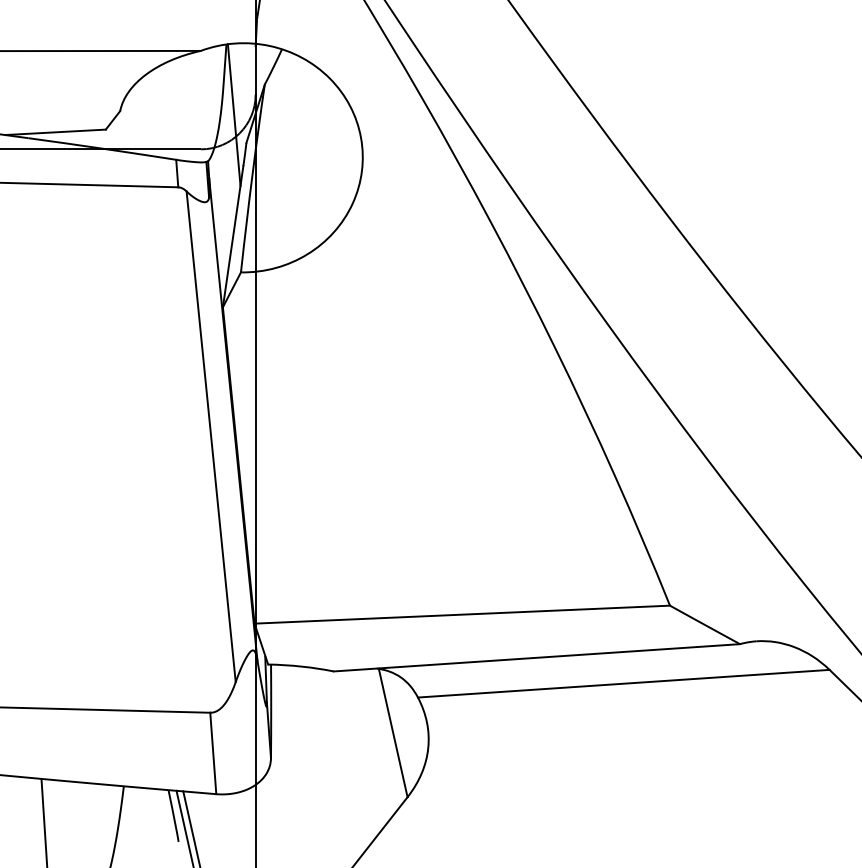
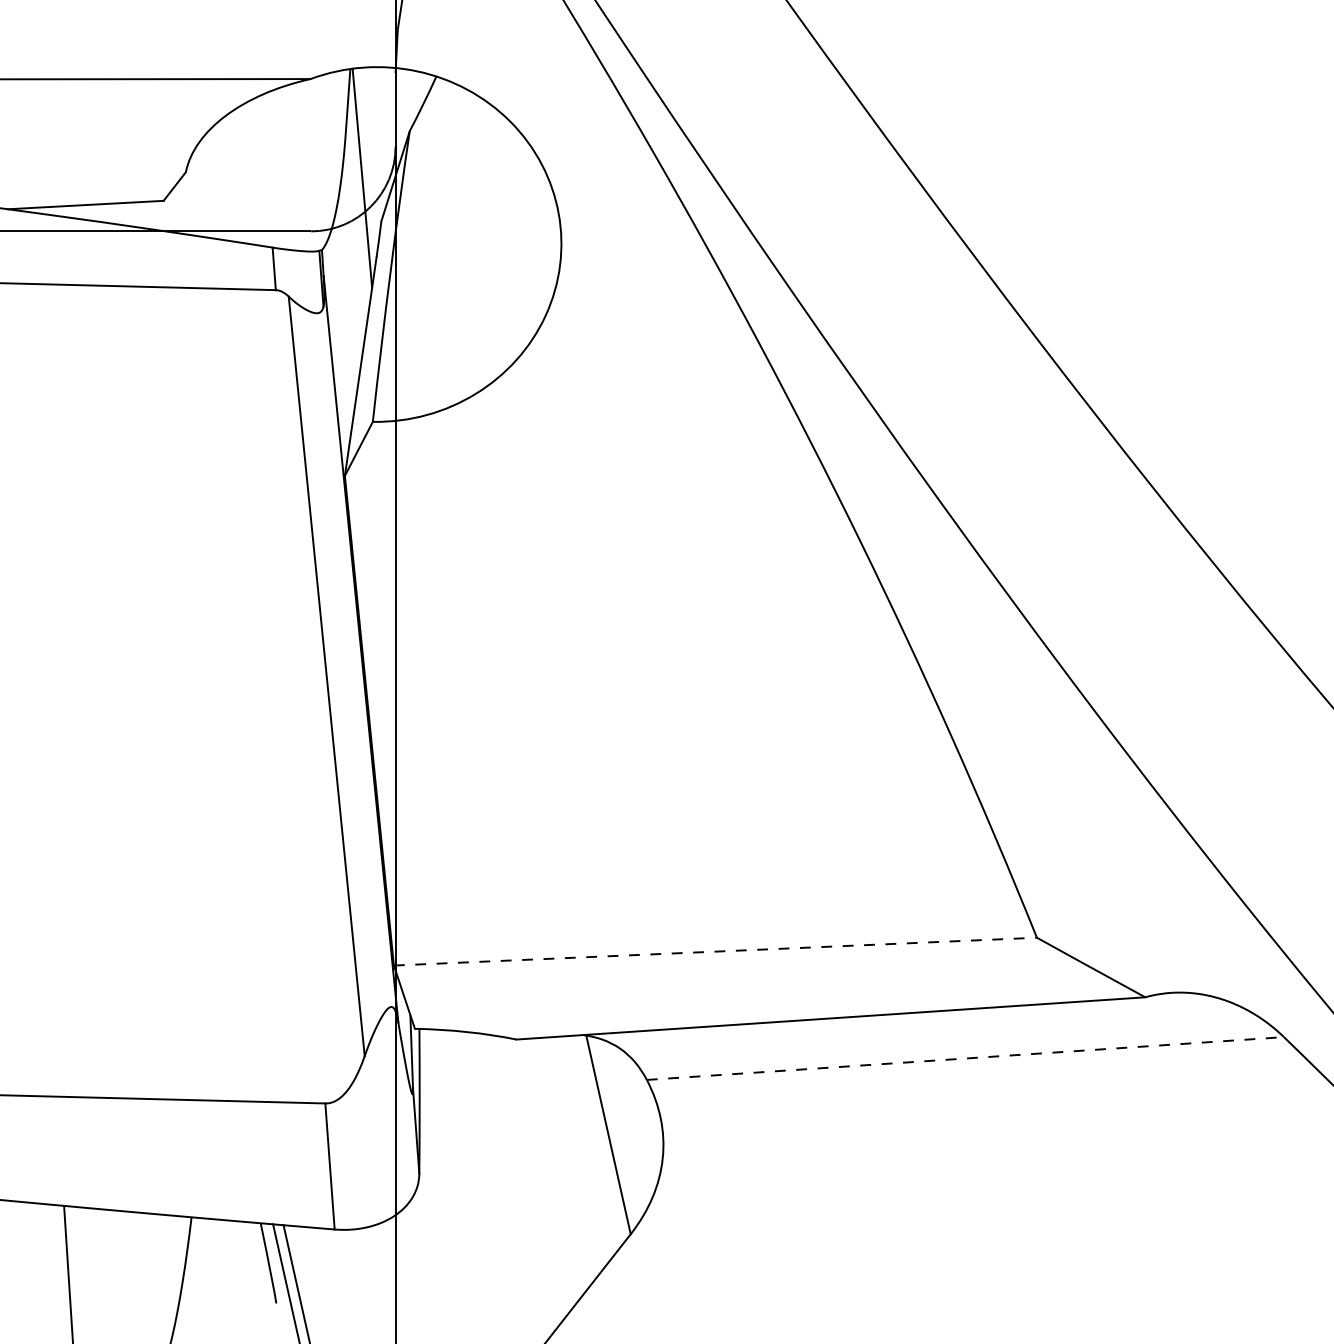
line: (462, 614) -> (715, 951), solid -> dashed
line: (624, 683) -> (966, 1058), solid -> dashed

